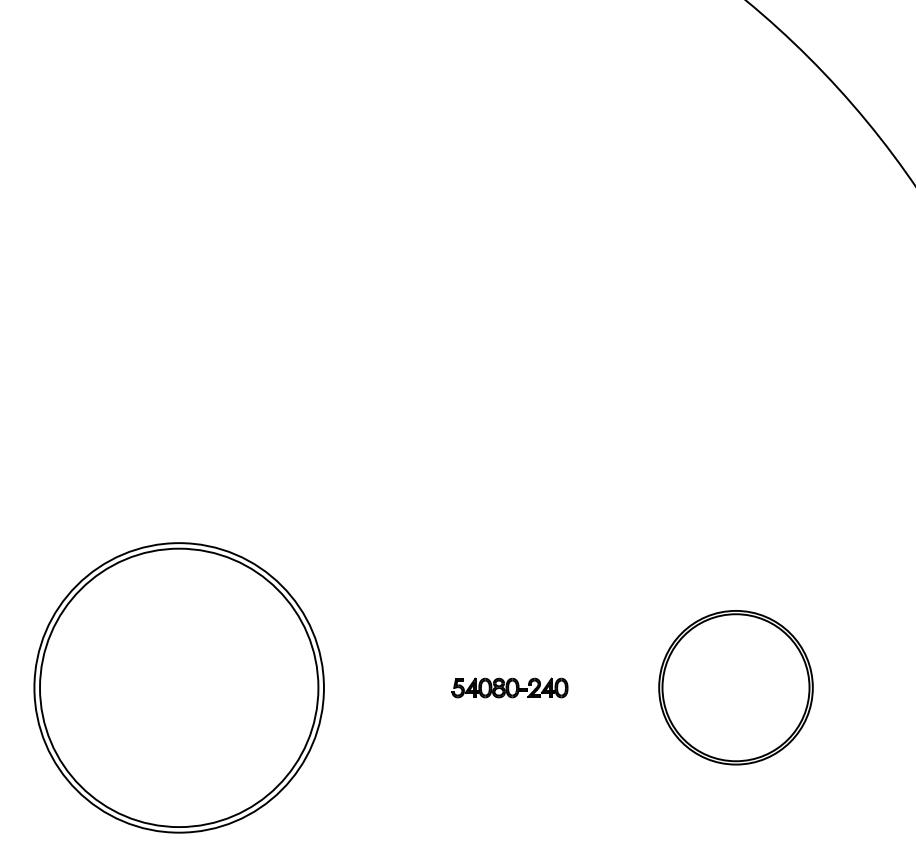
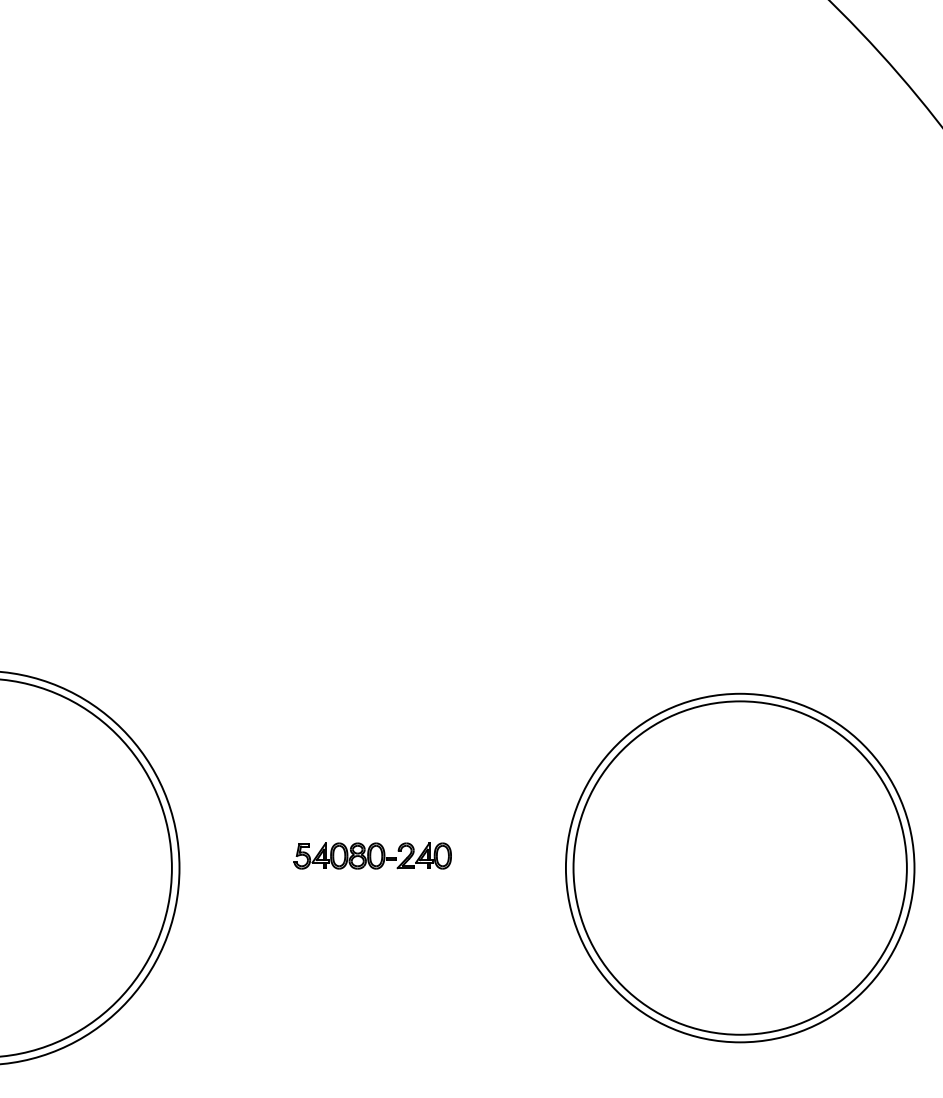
part: (509, 687) -> (372, 855), moved
part: (735, 687) -> (739, 867), size x1.67

